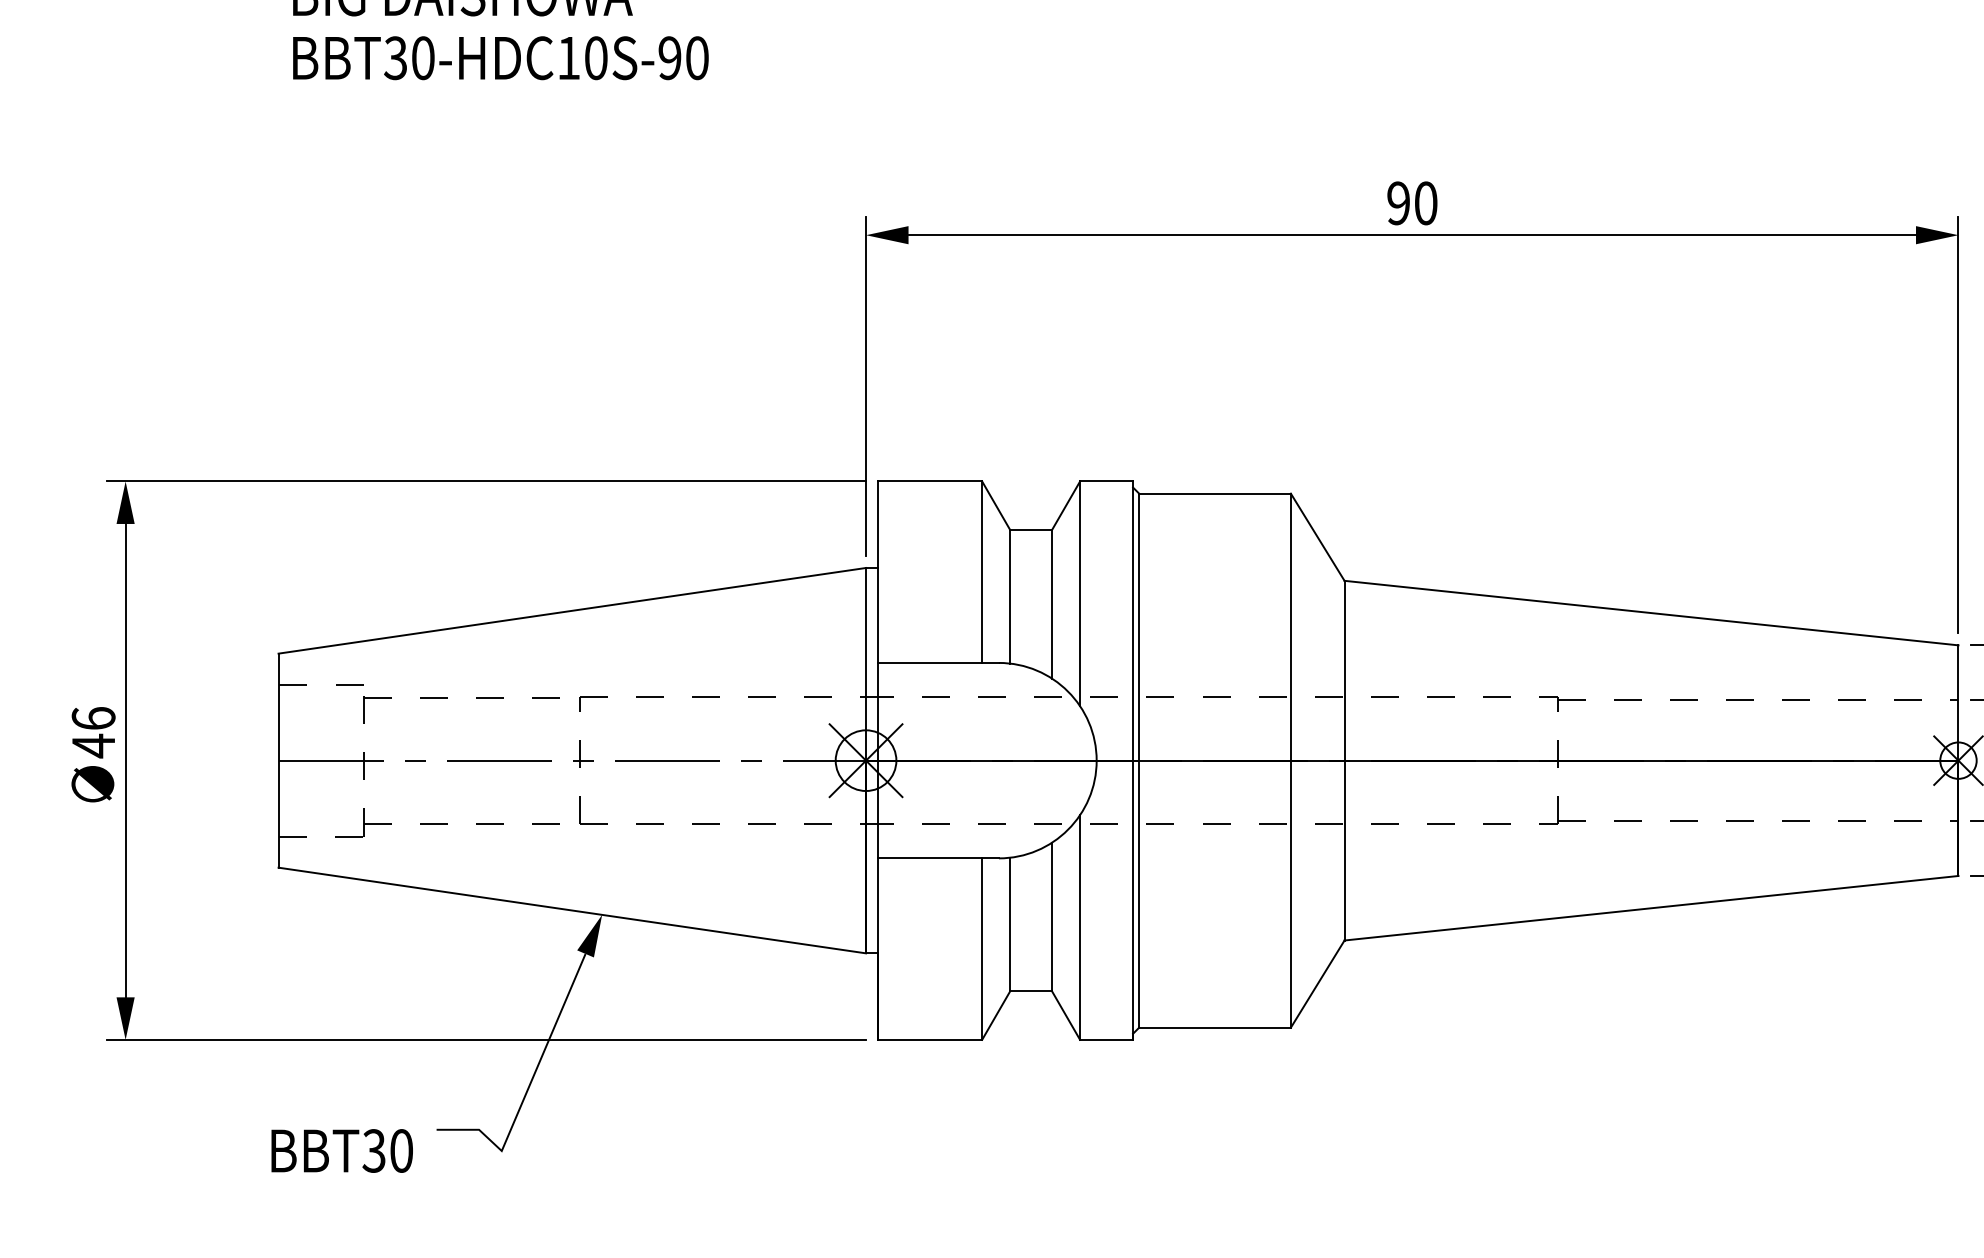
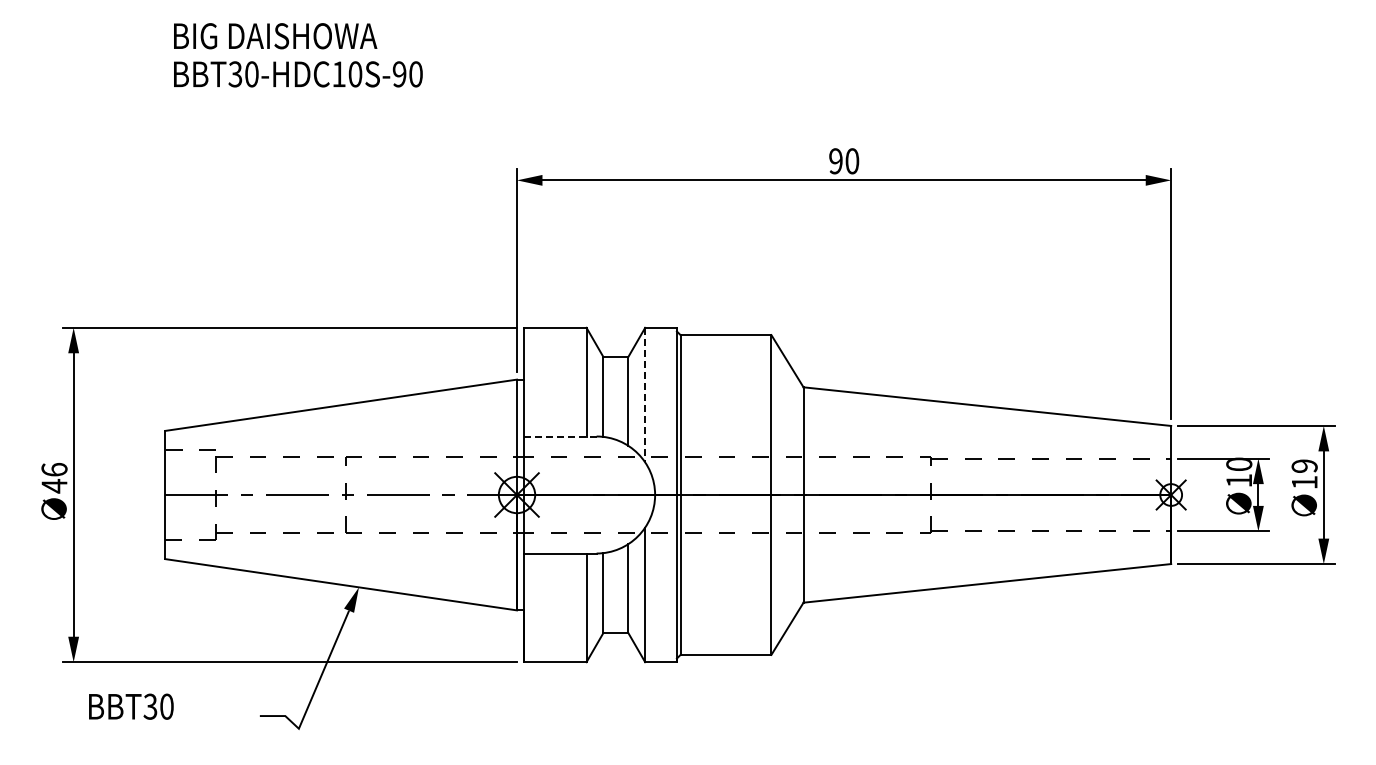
line: (1080, 594) -> (645, 395), solid -> dashed
line: (936, 662) -> (559, 436), solid -> dashed
text: (342, 1150) -> (131, 706), moved

